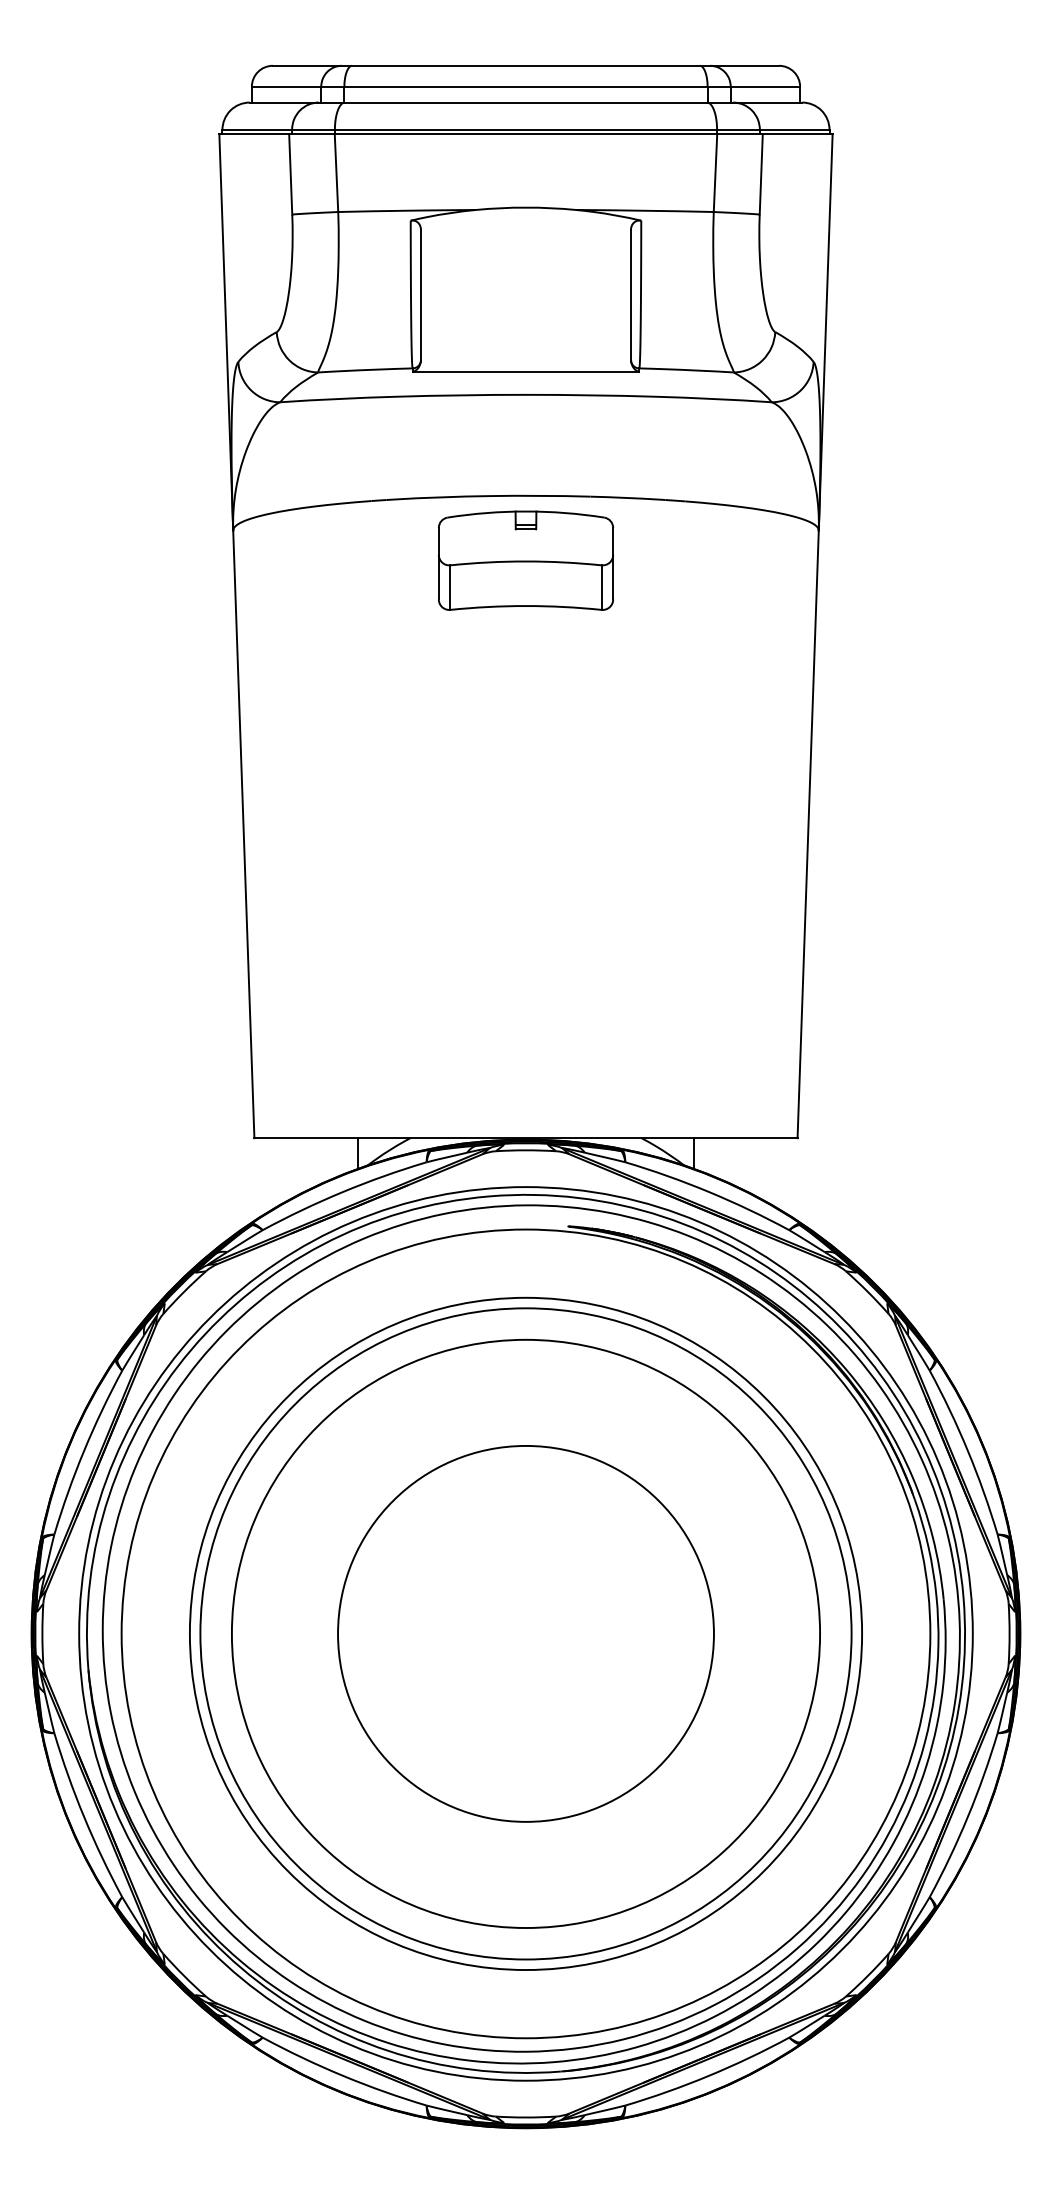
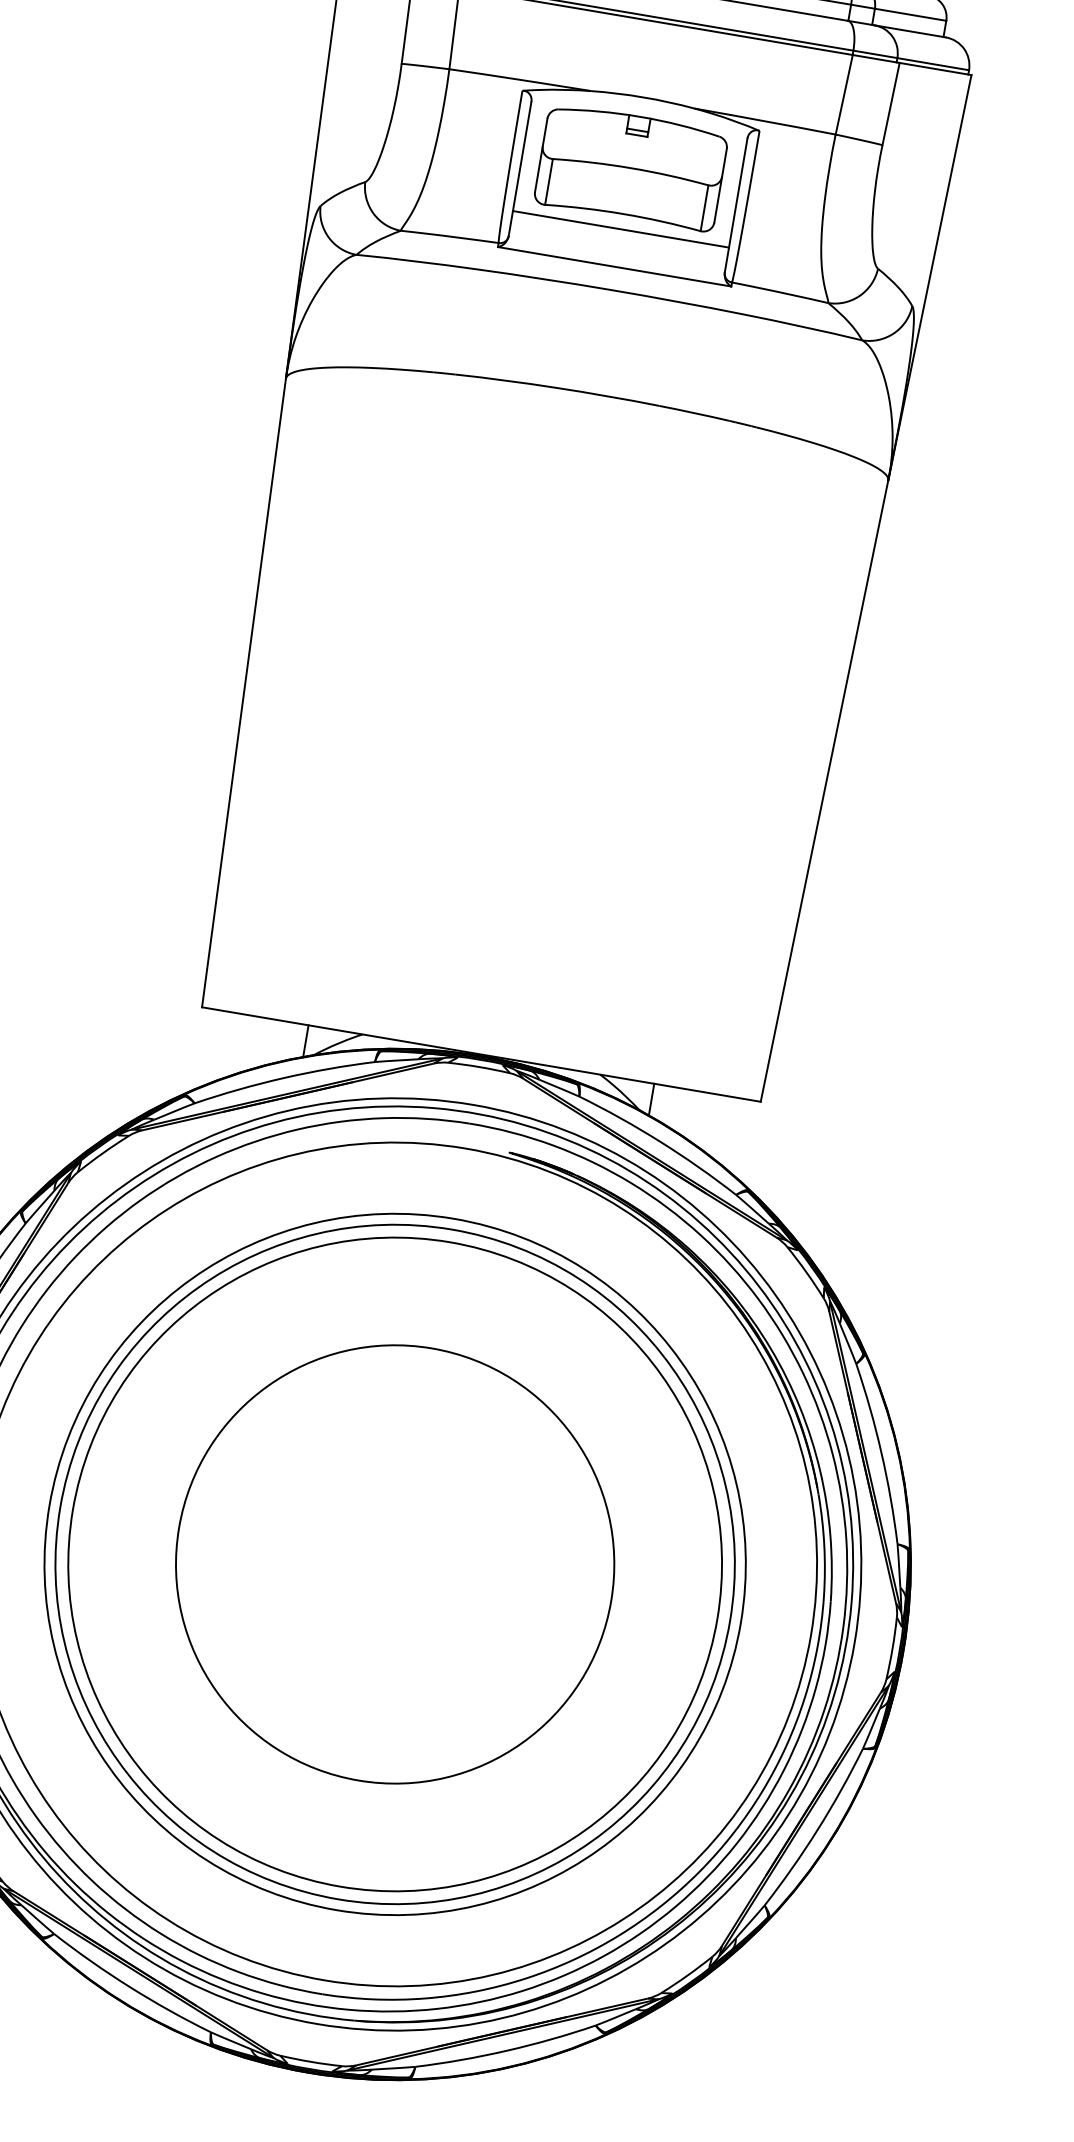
line: (525, 335) -> (620, 228), added
part: (526, 560) -> (632, 167), moved
circle: (525, 1633) -> (394, 1563), size x0.71
circle: (525, 1633) -> (394, 1563), size x1.67

